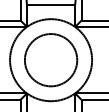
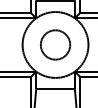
circle: (51, 59) -> (55, 44), size x0.7

